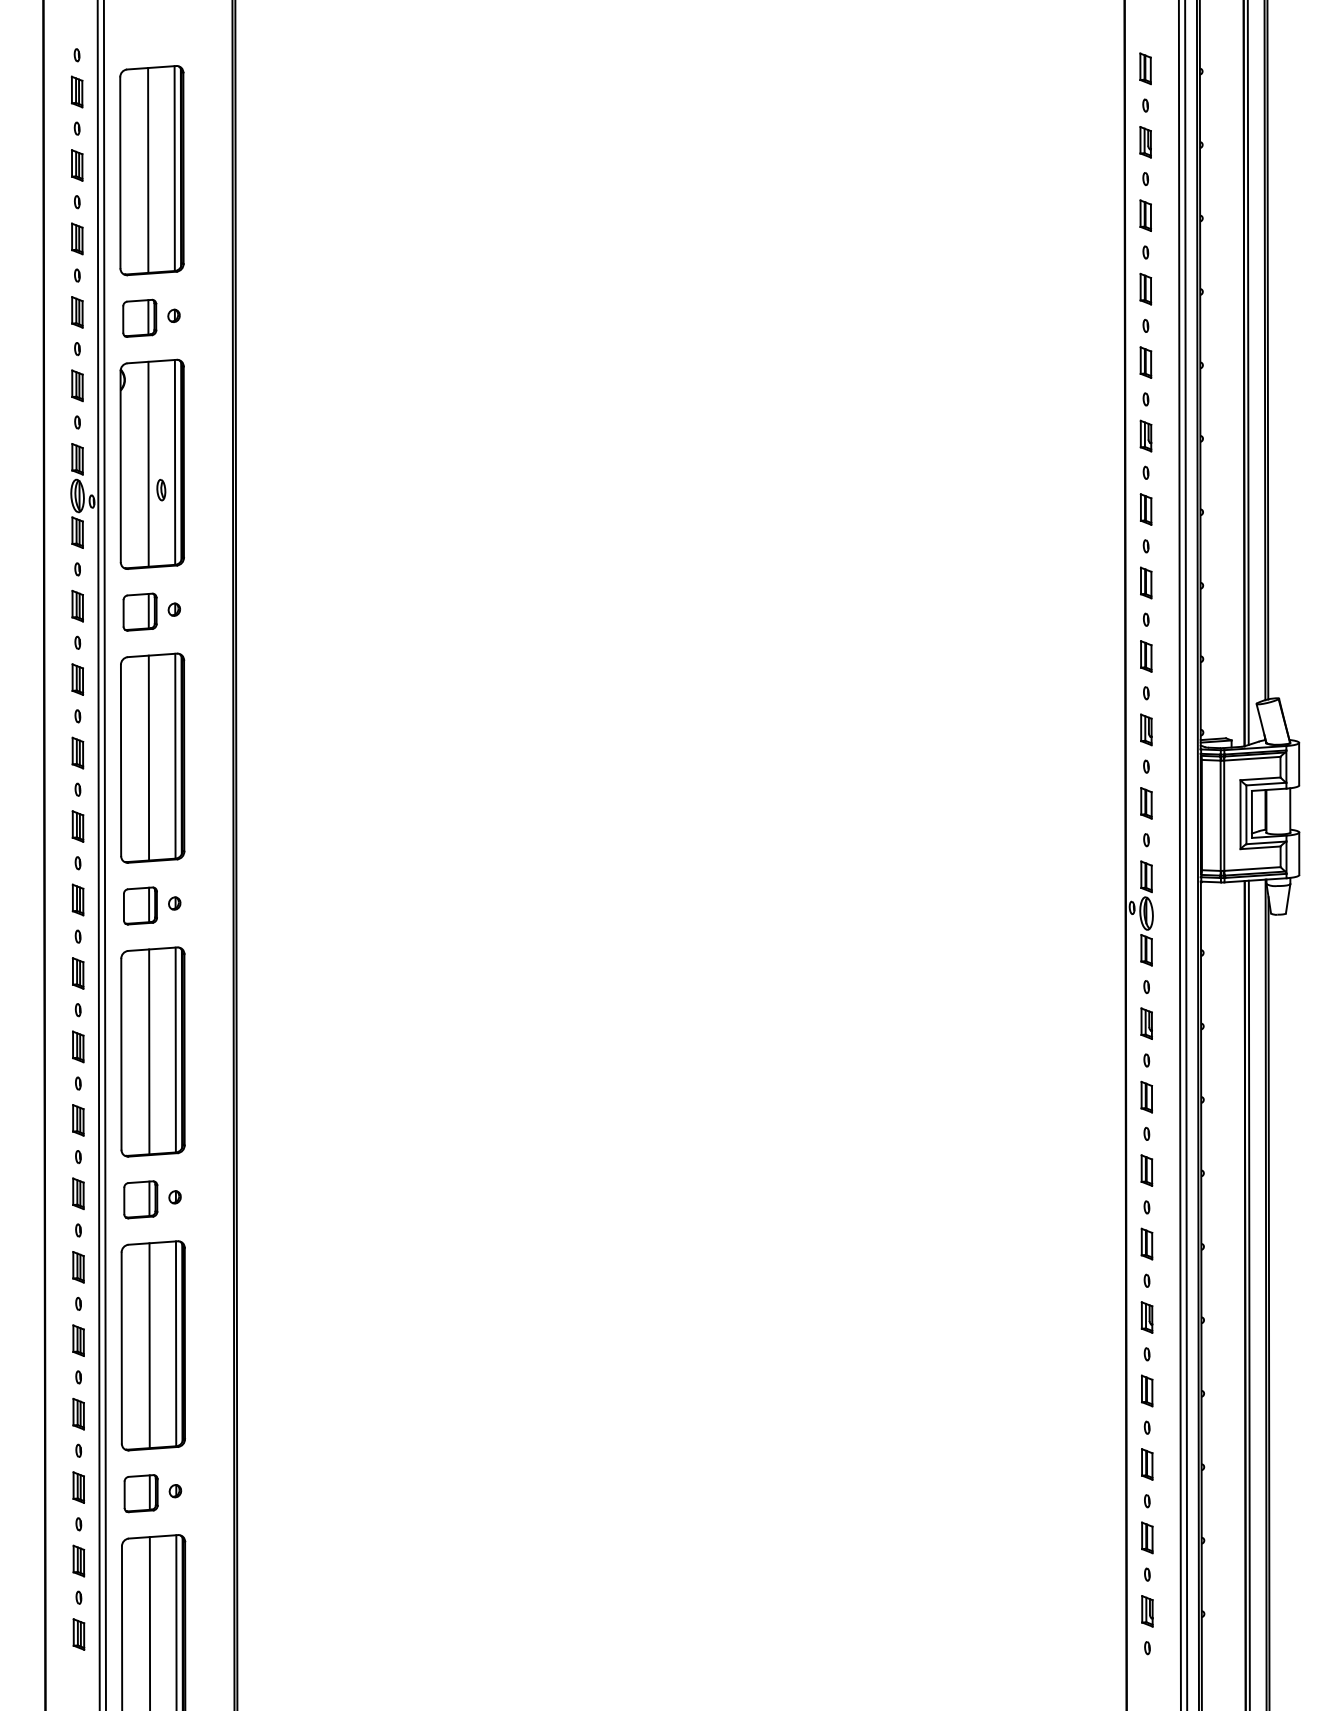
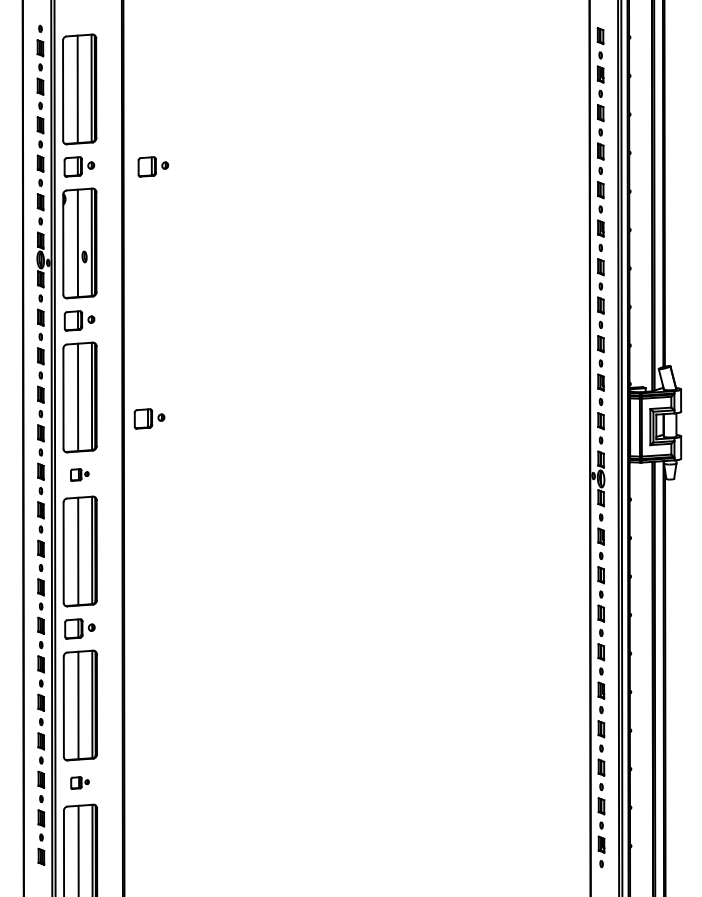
part: (292, 317) -> (153, 166), added
part: (285, 798) -> (149, 418), added
part: (151, 905) -> (79, 474), size x0.6
part: (151, 1492) -> (79, 782), size x0.6

